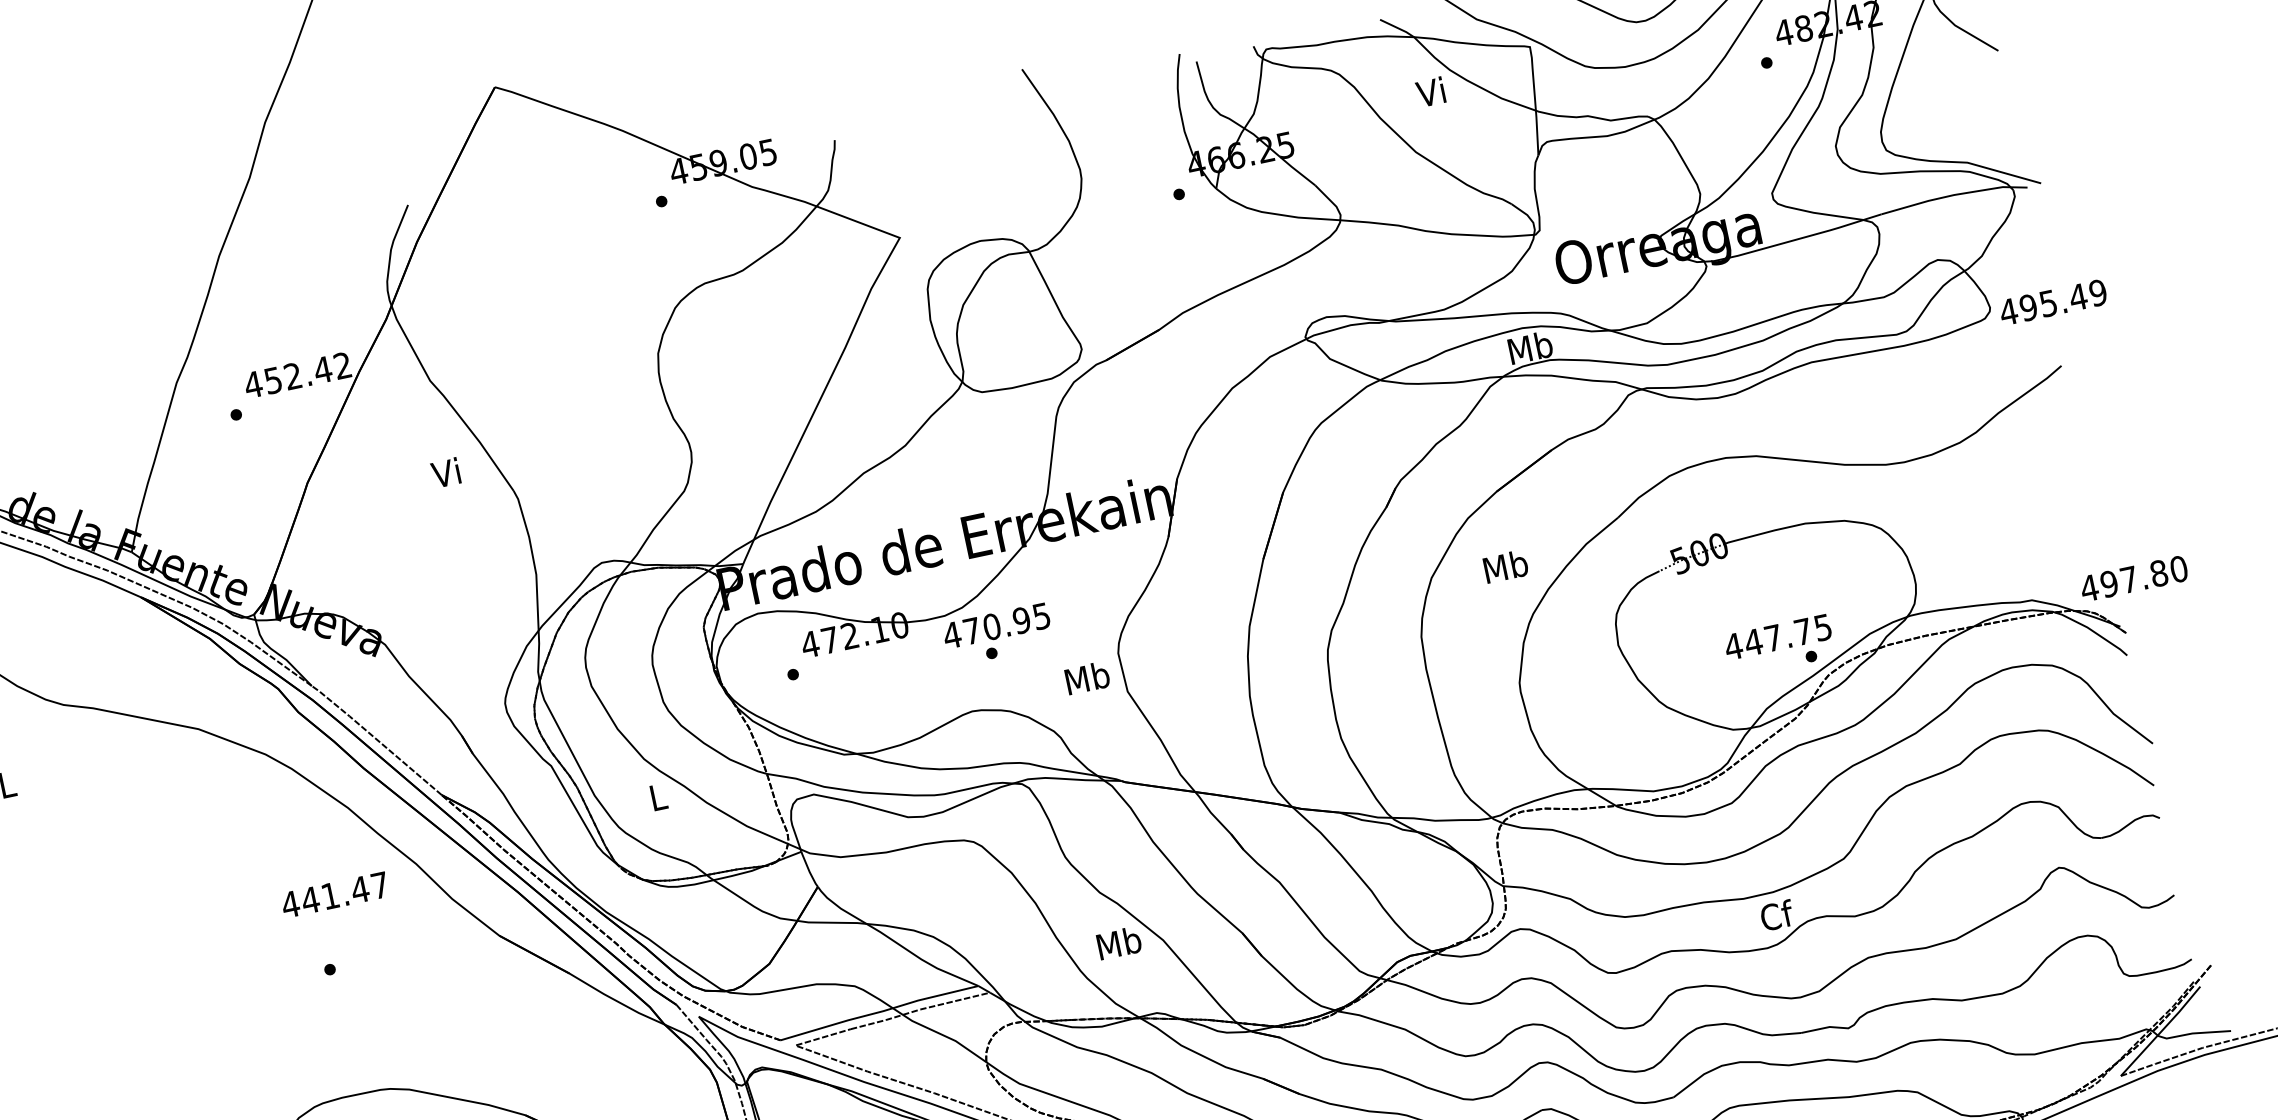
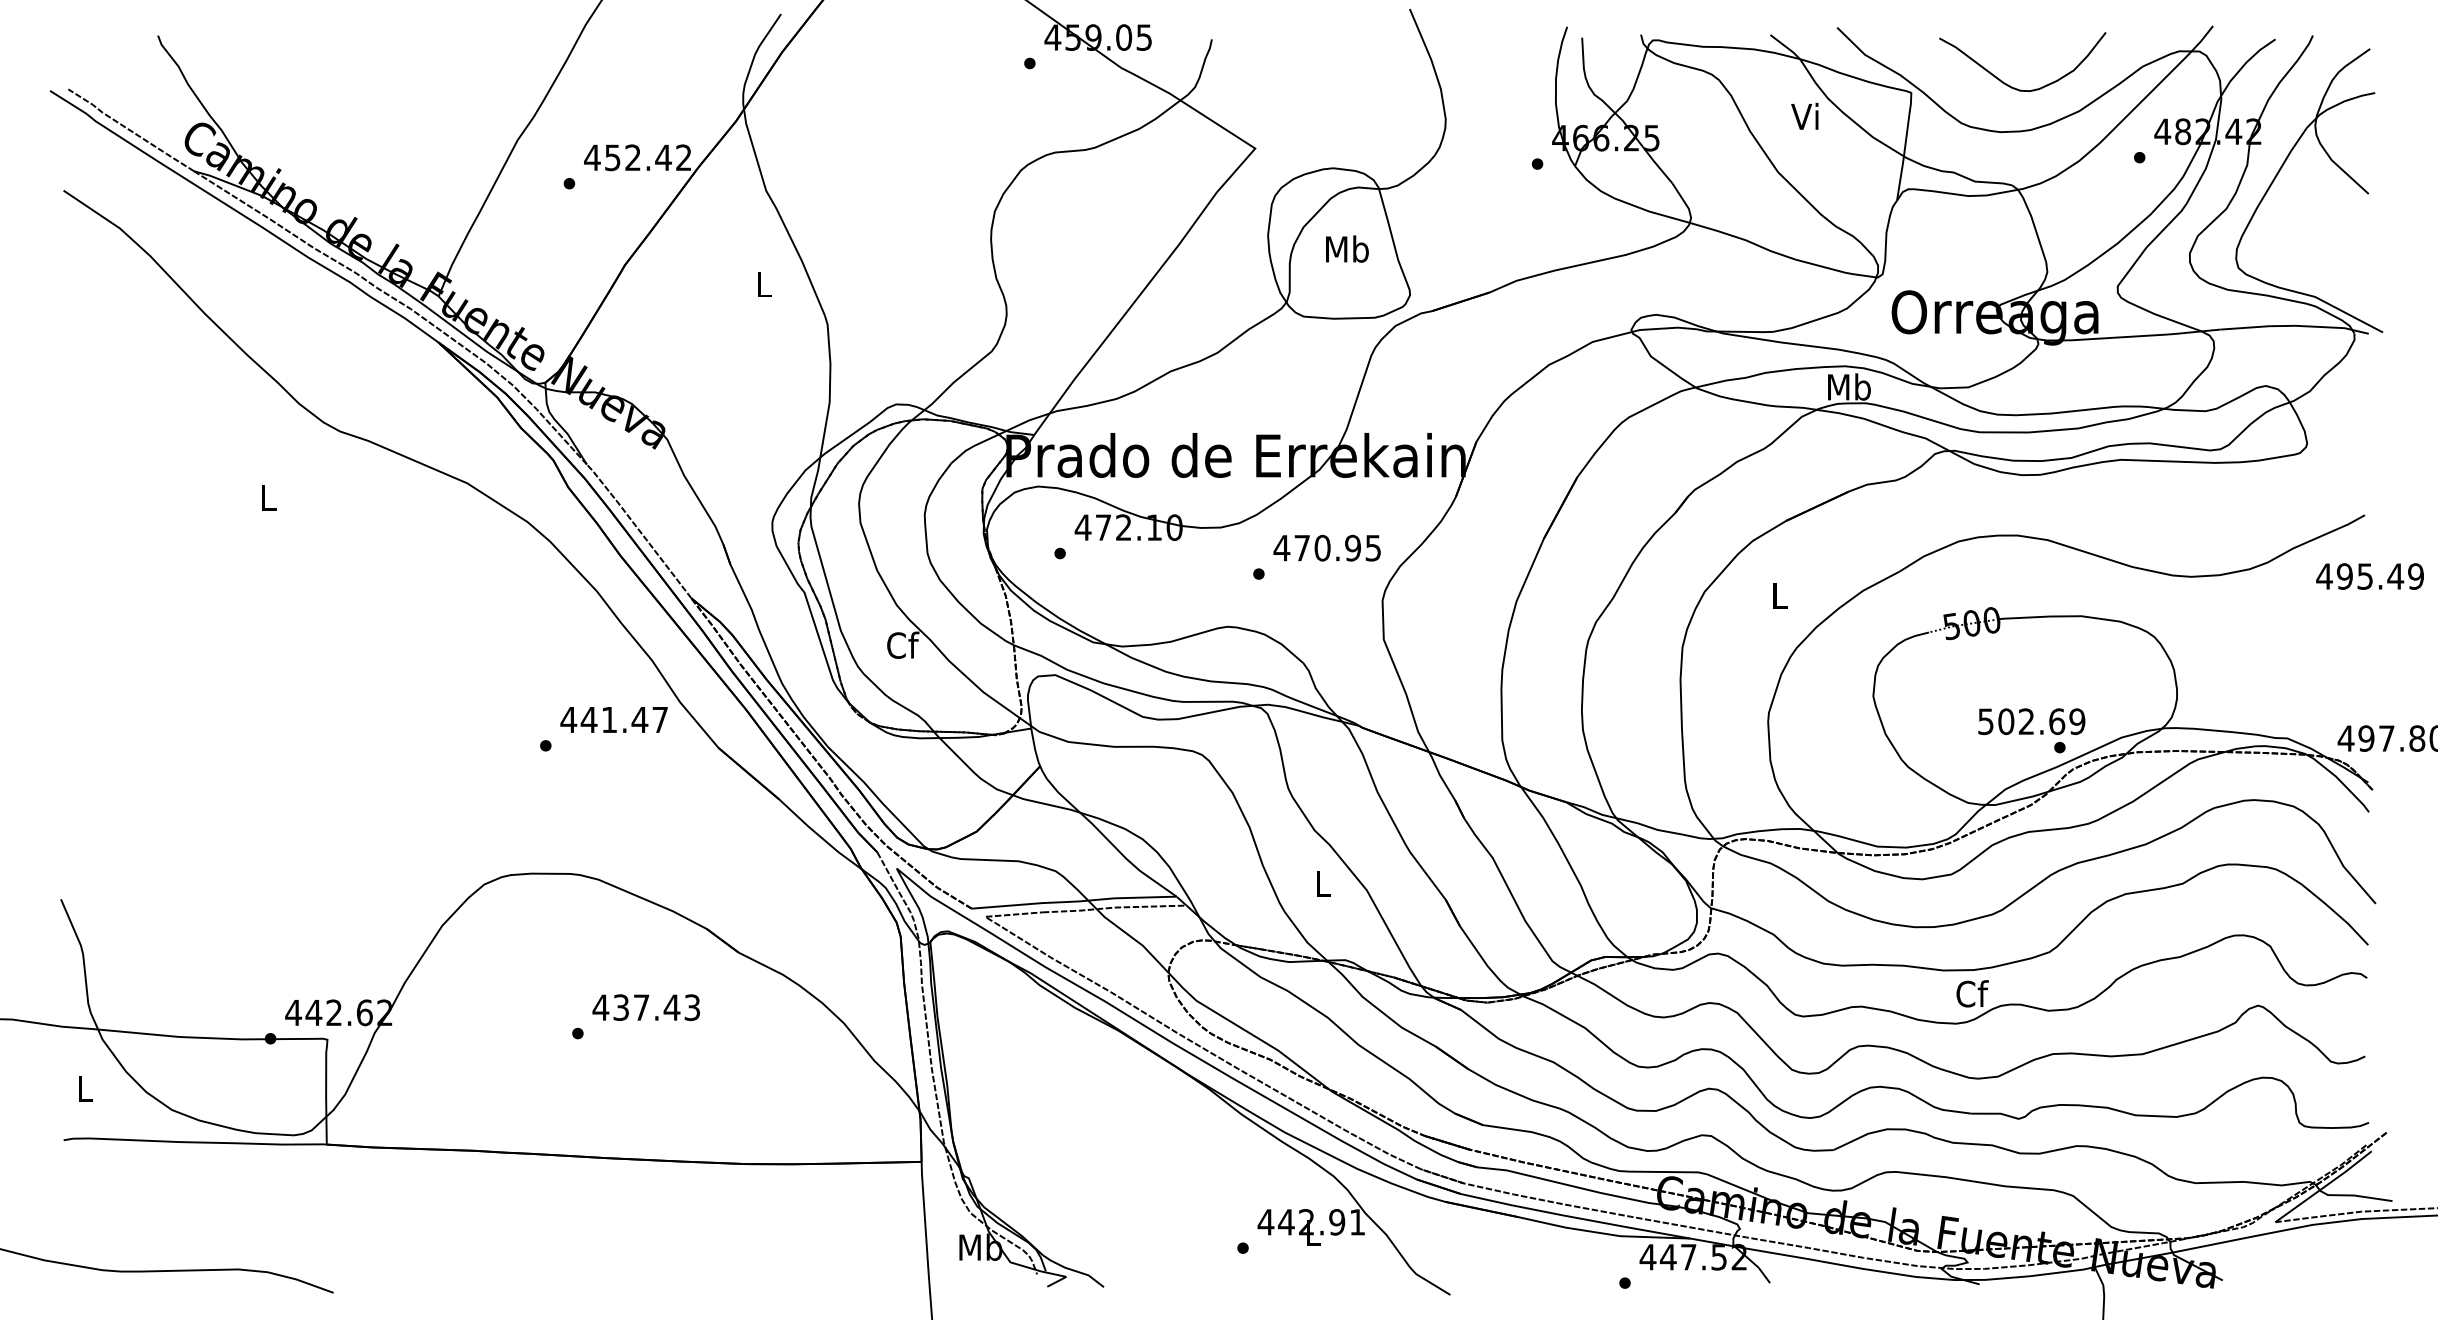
text: (2052, 302) -> (2369, 576), moved
text: (444, 472) -> (761, 283), Vi -> L
text: (1505, 566) -> (1779, 595), Mb -> L
text: (995, 625) -> (1326, 547), moved
text: (1778, 636) -> (2031, 721), 447.75 -> 502.69
text: (1087, 677) -> (1347, 248), moved
text: (658, 796) -> (903, 644), L -> Cf
text: (334, 894) -> (613, 719), moved
text: (1119, 942) -> (1323, 883), Mb -> L

